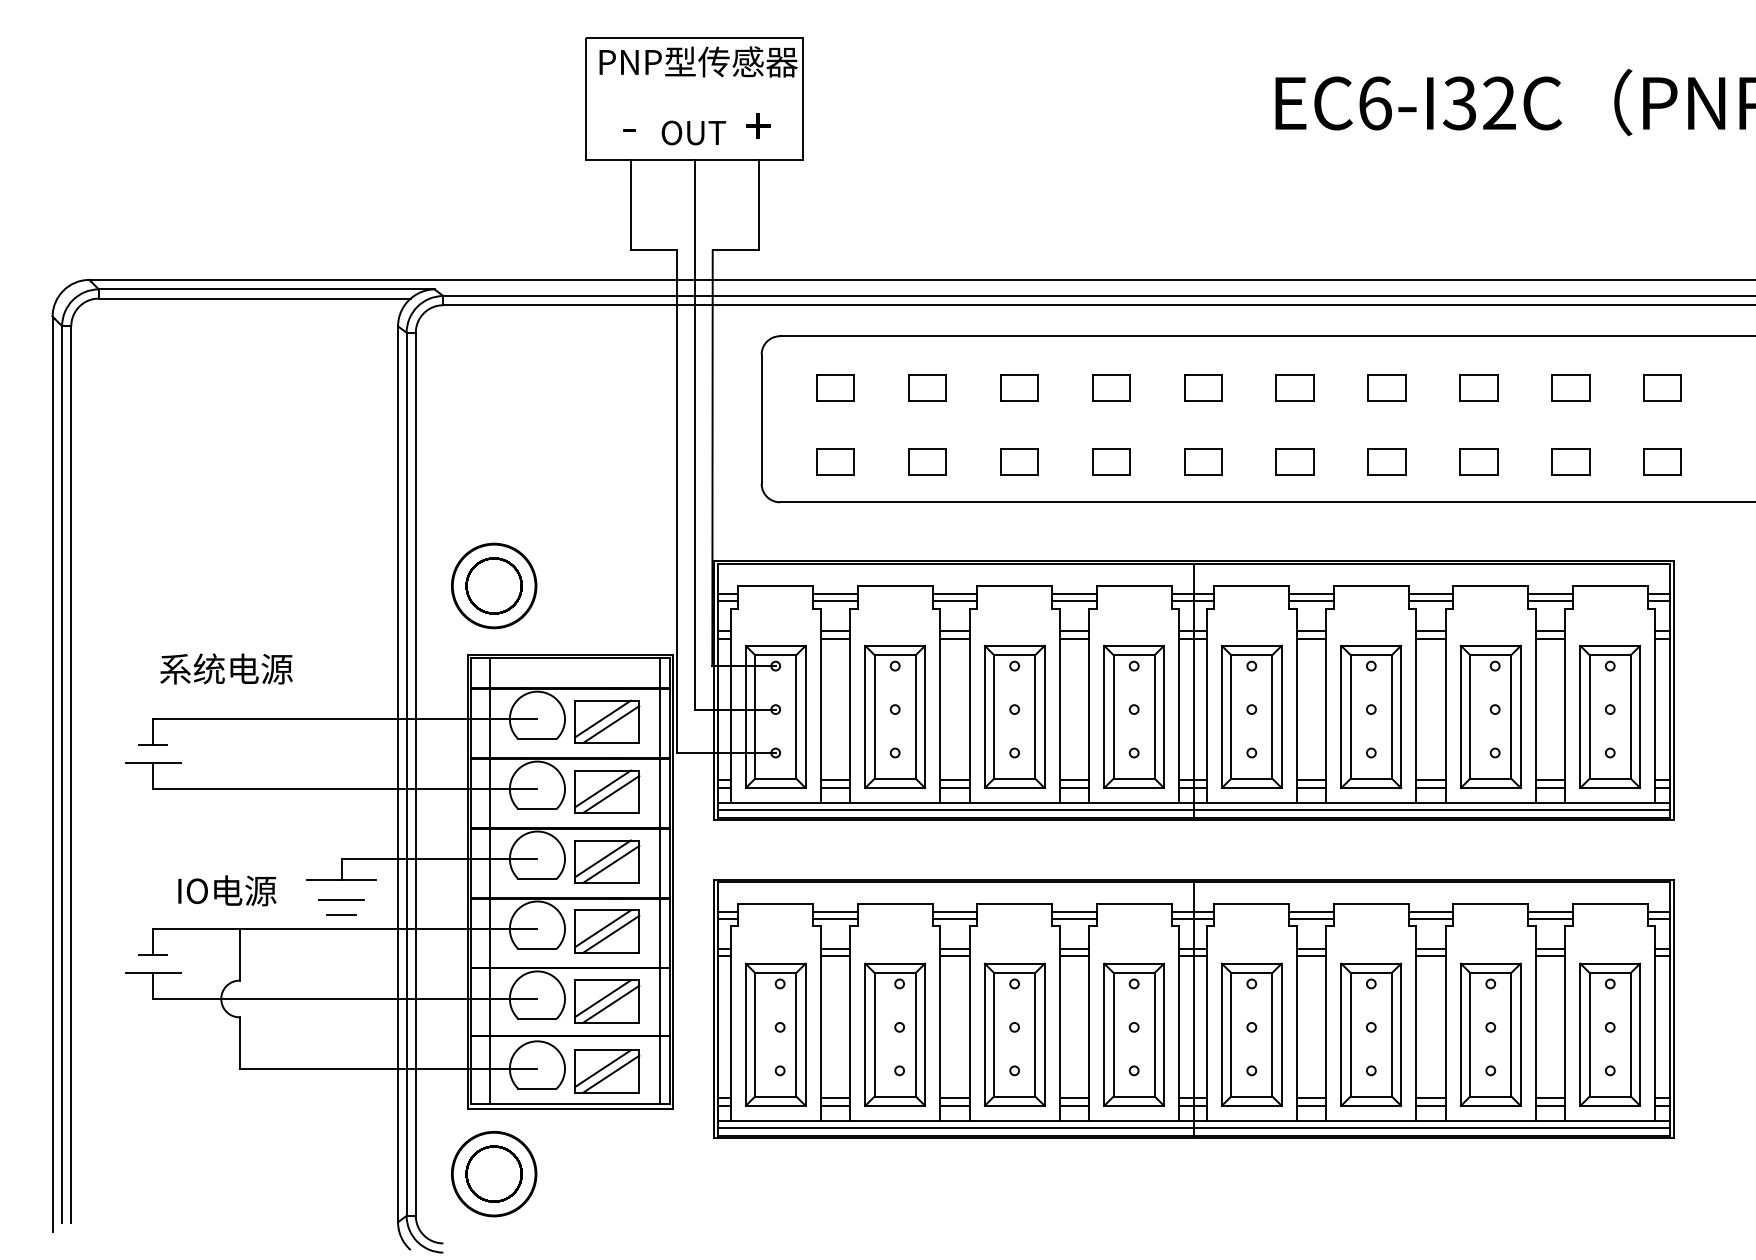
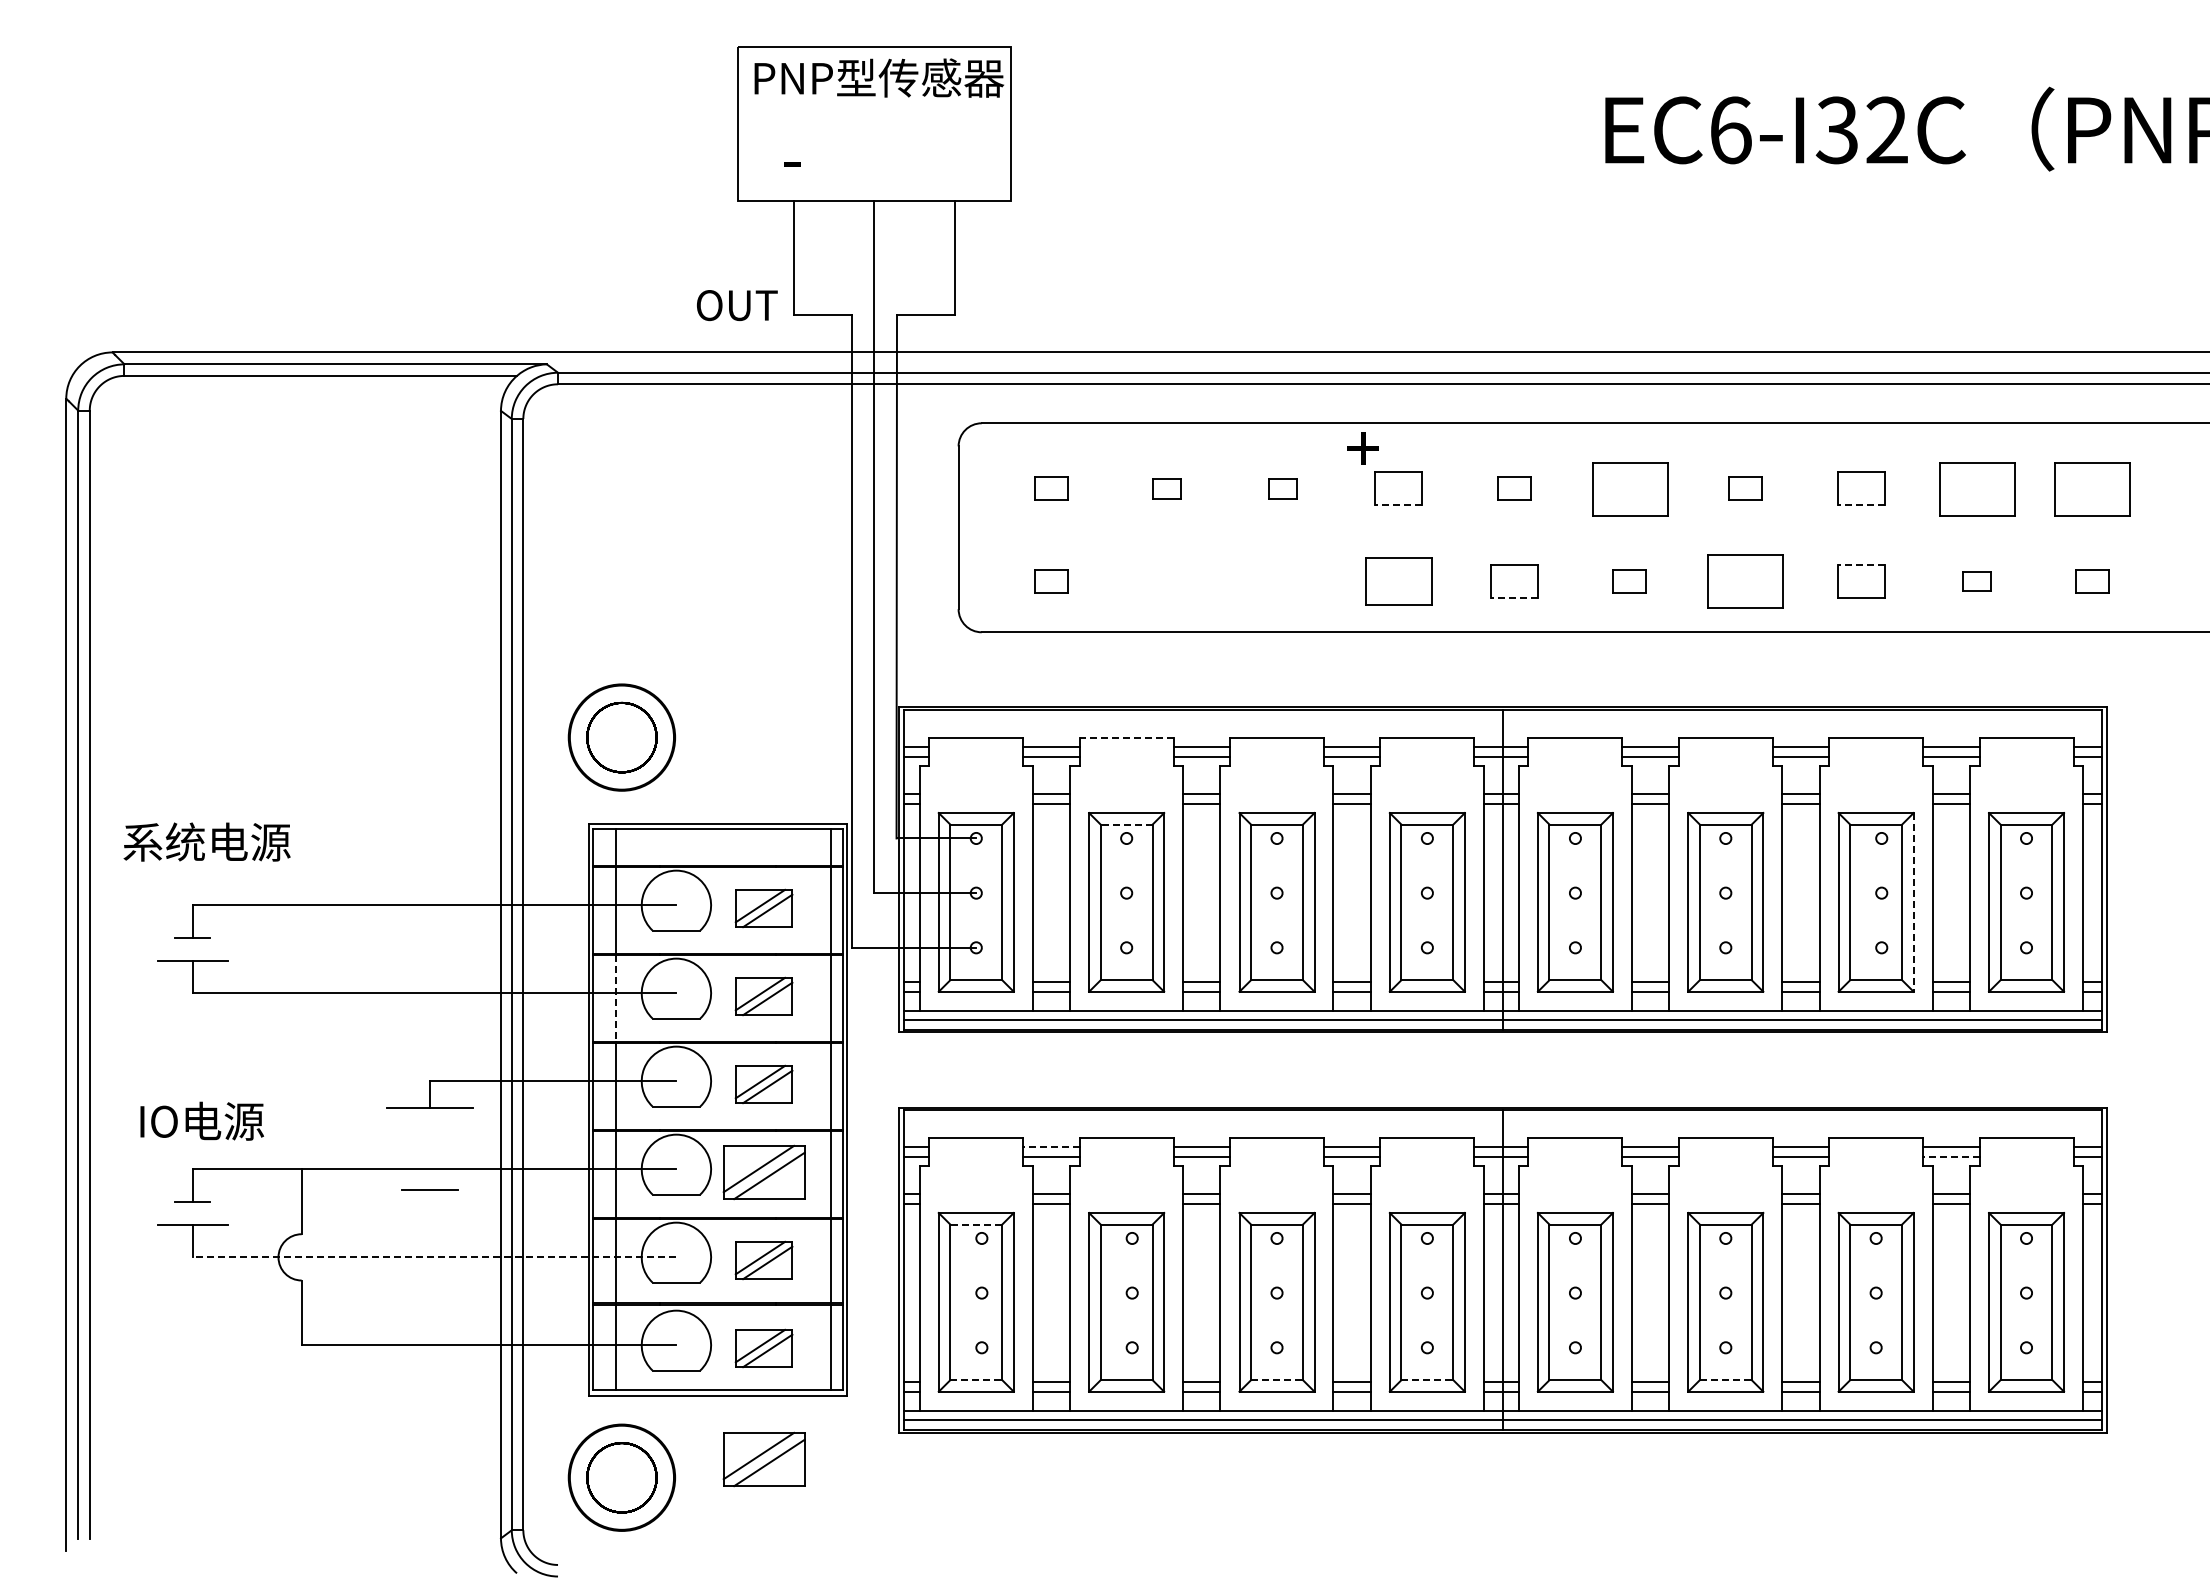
text: (757, 125) -> (1362, 448), moved
text: (694, 132) -> (737, 305), moved
part: (835, 388) -> (1051, 488), size x0.7
part: (927, 388) -> (1167, 488), size x0.6
part: (1019, 388) -> (1282, 488), size x0.6
part: (1203, 388) -> (1514, 488), size x0.7
part: (1294, 388) -> (1629, 488), size x1.6
part: (1386, 388) -> (1745, 488), size x0.7
part: (1570, 388) -> (1976, 488), size x1.6
part: (1662, 388) -> (2092, 488), size x1.6
line: (1111, 401) -> (1398, 505), solid -> dashed
line: (1479, 401) -> (1861, 505), solid -> dashed
line: (1479, 448) -> (1861, 564), solid -> dashed
part: (835, 461) -> (1051, 581), size x0.7
part: (927, 461) -> (1167, 581), removed
part: (1019, 461) -> (1282, 581), removed
part: (1111, 461) -> (1398, 581), size x1.4
part: (1294, 461) -> (1629, 581), size x0.7
part: (1386, 461) -> (1745, 581), size x1.6
part: (1570, 461) -> (1976, 581), size x0.6
part: (1662, 461) -> (2092, 581), size x0.7
line: (1203, 474) -> (1514, 597), solid -> dashed
line: (895, 585) -> (1126, 737), solid -> dashed
line: (895, 655) -> (1126, 824), solid -> dashed
text: (226, 668) -> (206, 841), moved
line: (1520, 717) -> (1913, 902), solid -> dashed
part: (606, 721) -> (763, 908), size x0.7
part: (606, 791) -> (763, 996), size x0.7
line: (489, 794) -> (616, 999), solid -> dashed
part: (606, 861) -> (763, 1084), size x0.7
text: (226, 890) -> (201, 1120), moved
line: (341, 898) -> (429, 1189), moved
line: (834, 911) -> (1050, 1147), solid -> dashed
line: (341, 914) -> (429, 1151), removed
line: (1549, 918) -> (1950, 1156), solid -> dashed
line: (775, 972) -> (976, 1224), solid -> dashed
line: (345, 999) -> (434, 1257), solid -> dashed
part: (606, 1001) -> (763, 1260), size x0.7
part: (606, 1071) -> (763, 1348), size x0.7
line: (775, 1096) -> (976, 1380), solid -> dashed
line: (1015, 1096) -> (1277, 1380), solid -> dashed
line: (1134, 1096) -> (1427, 1380), solid -> dashed
line: (1371, 1096) -> (1725, 1380), solid -> dashed
part: (606, 1159) -> (763, 1459), added

